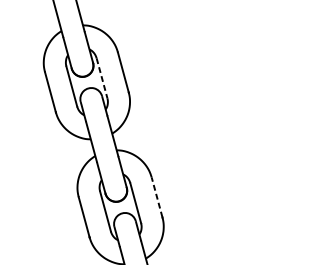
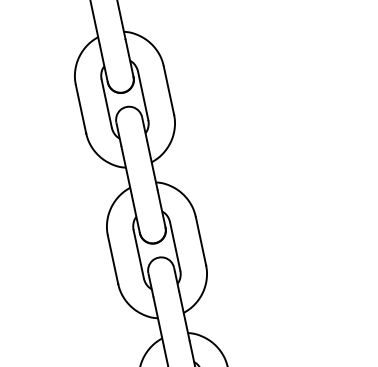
line: (102, 77) -> (143, 95), dashed -> solid
line: (156, 197) -> (200, 241), dashed -> solid

